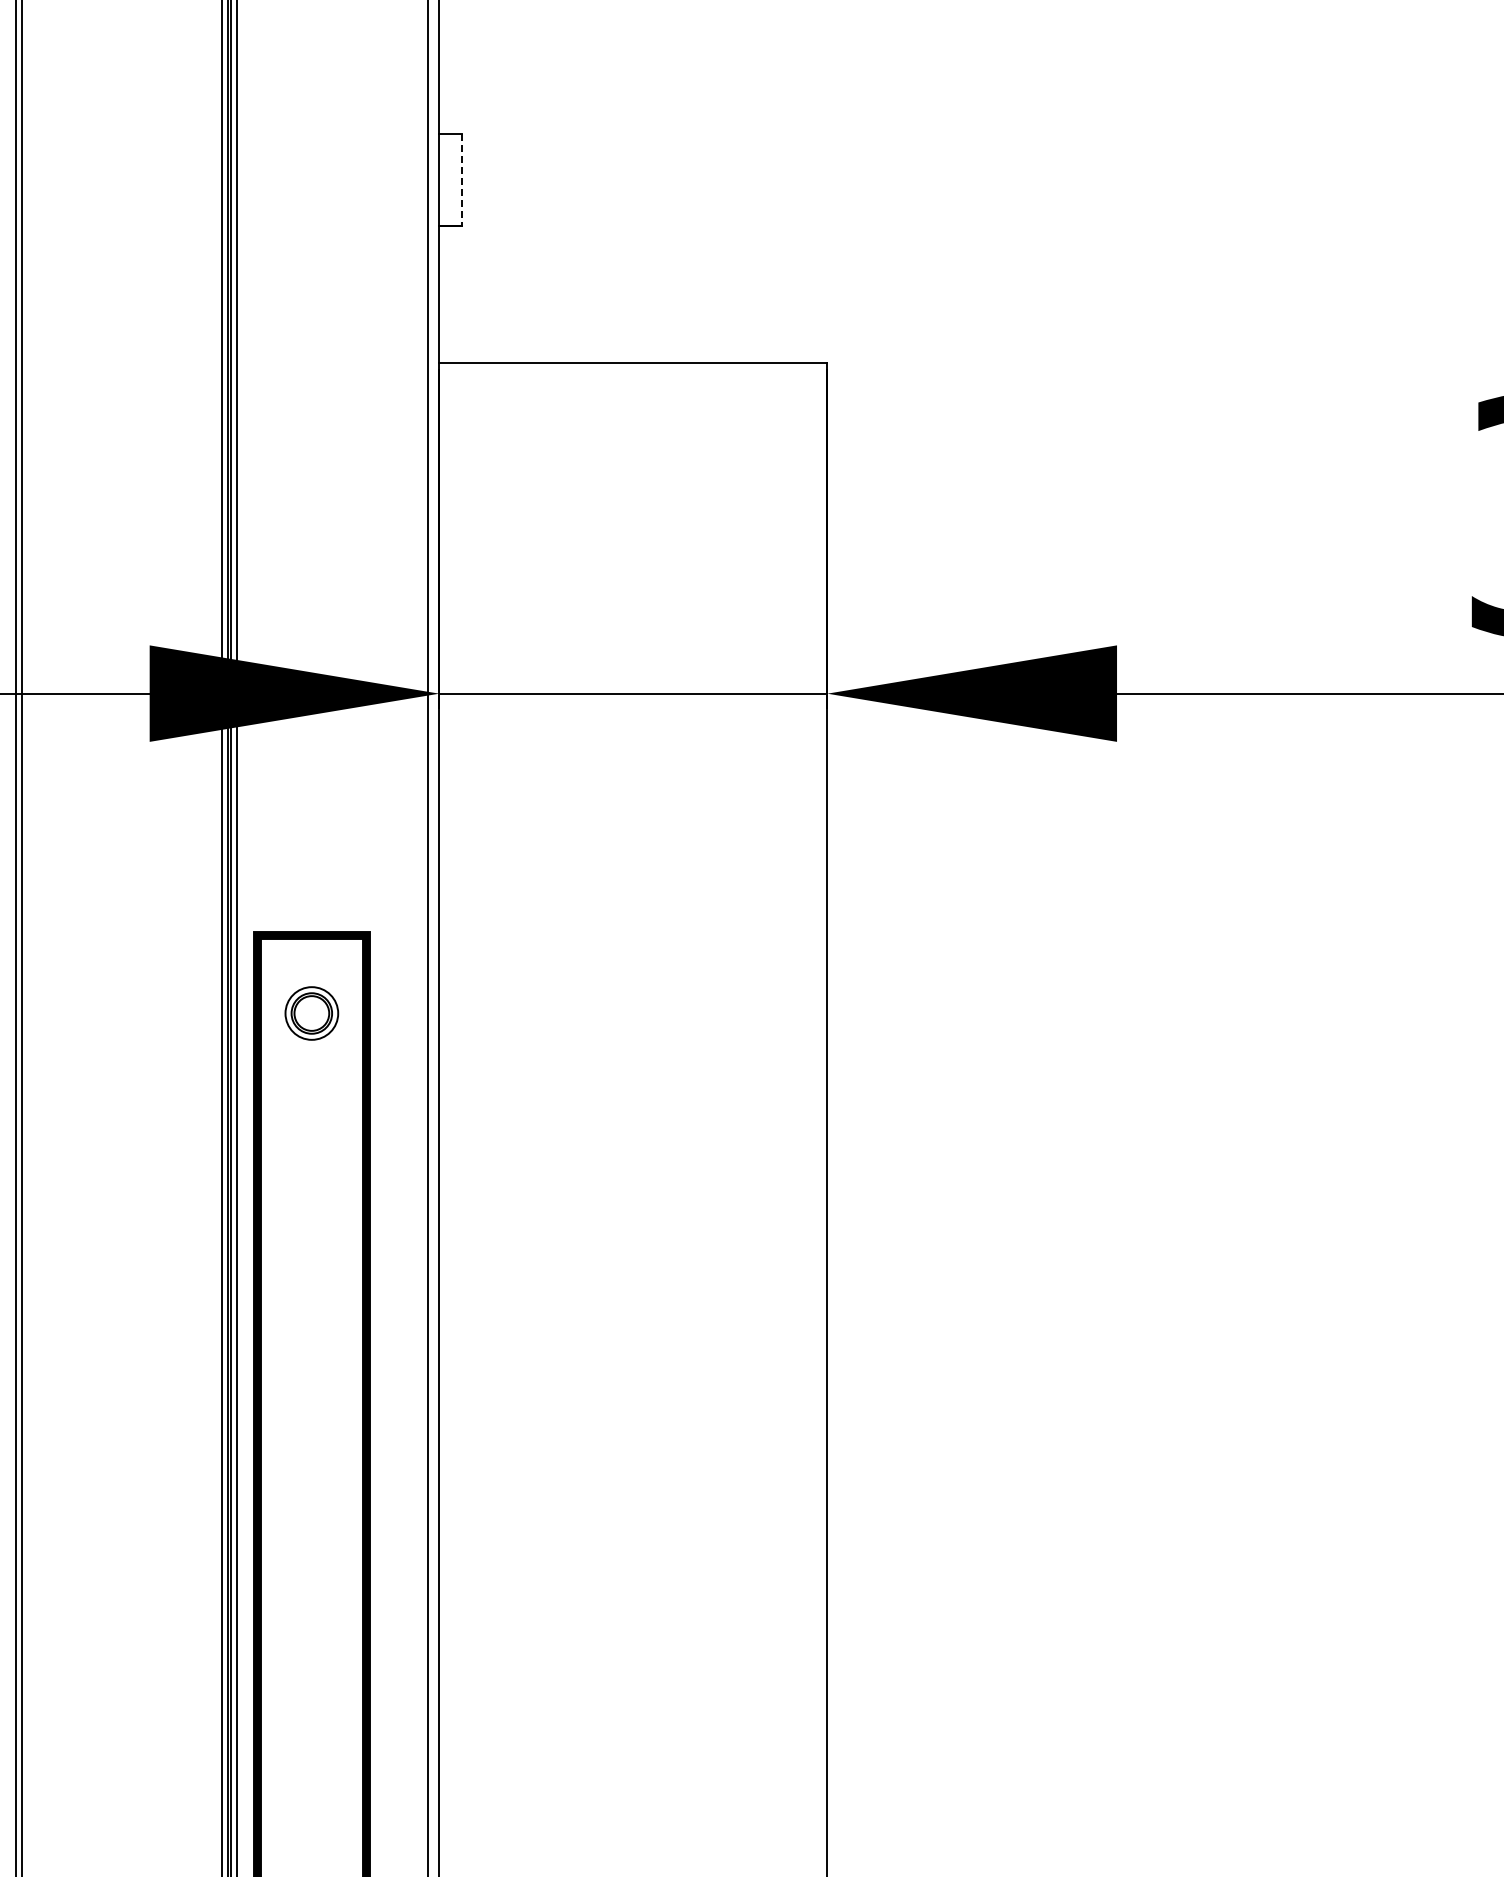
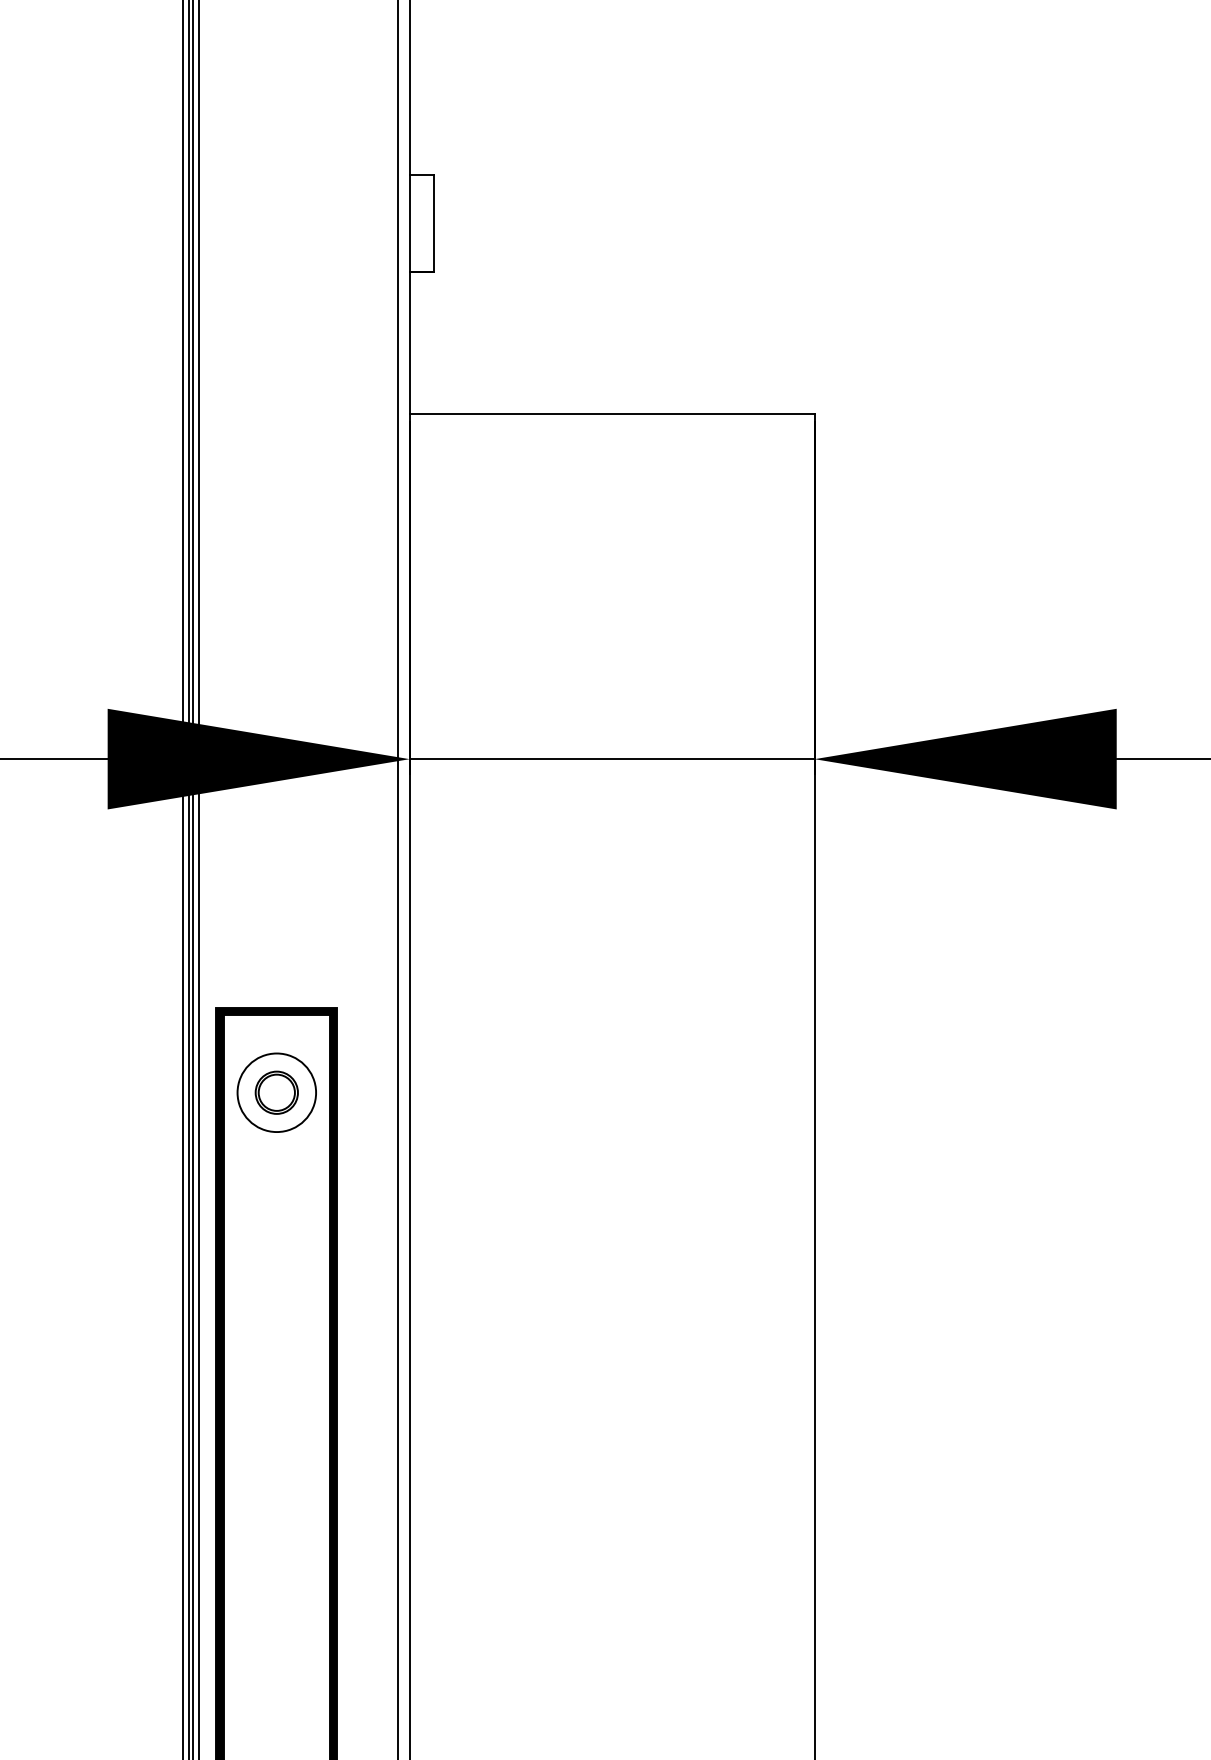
line: (462, 180) -> (433, 223), dashed -> solid
circle: (311, 1013) -> (276, 1092), size x1.43

